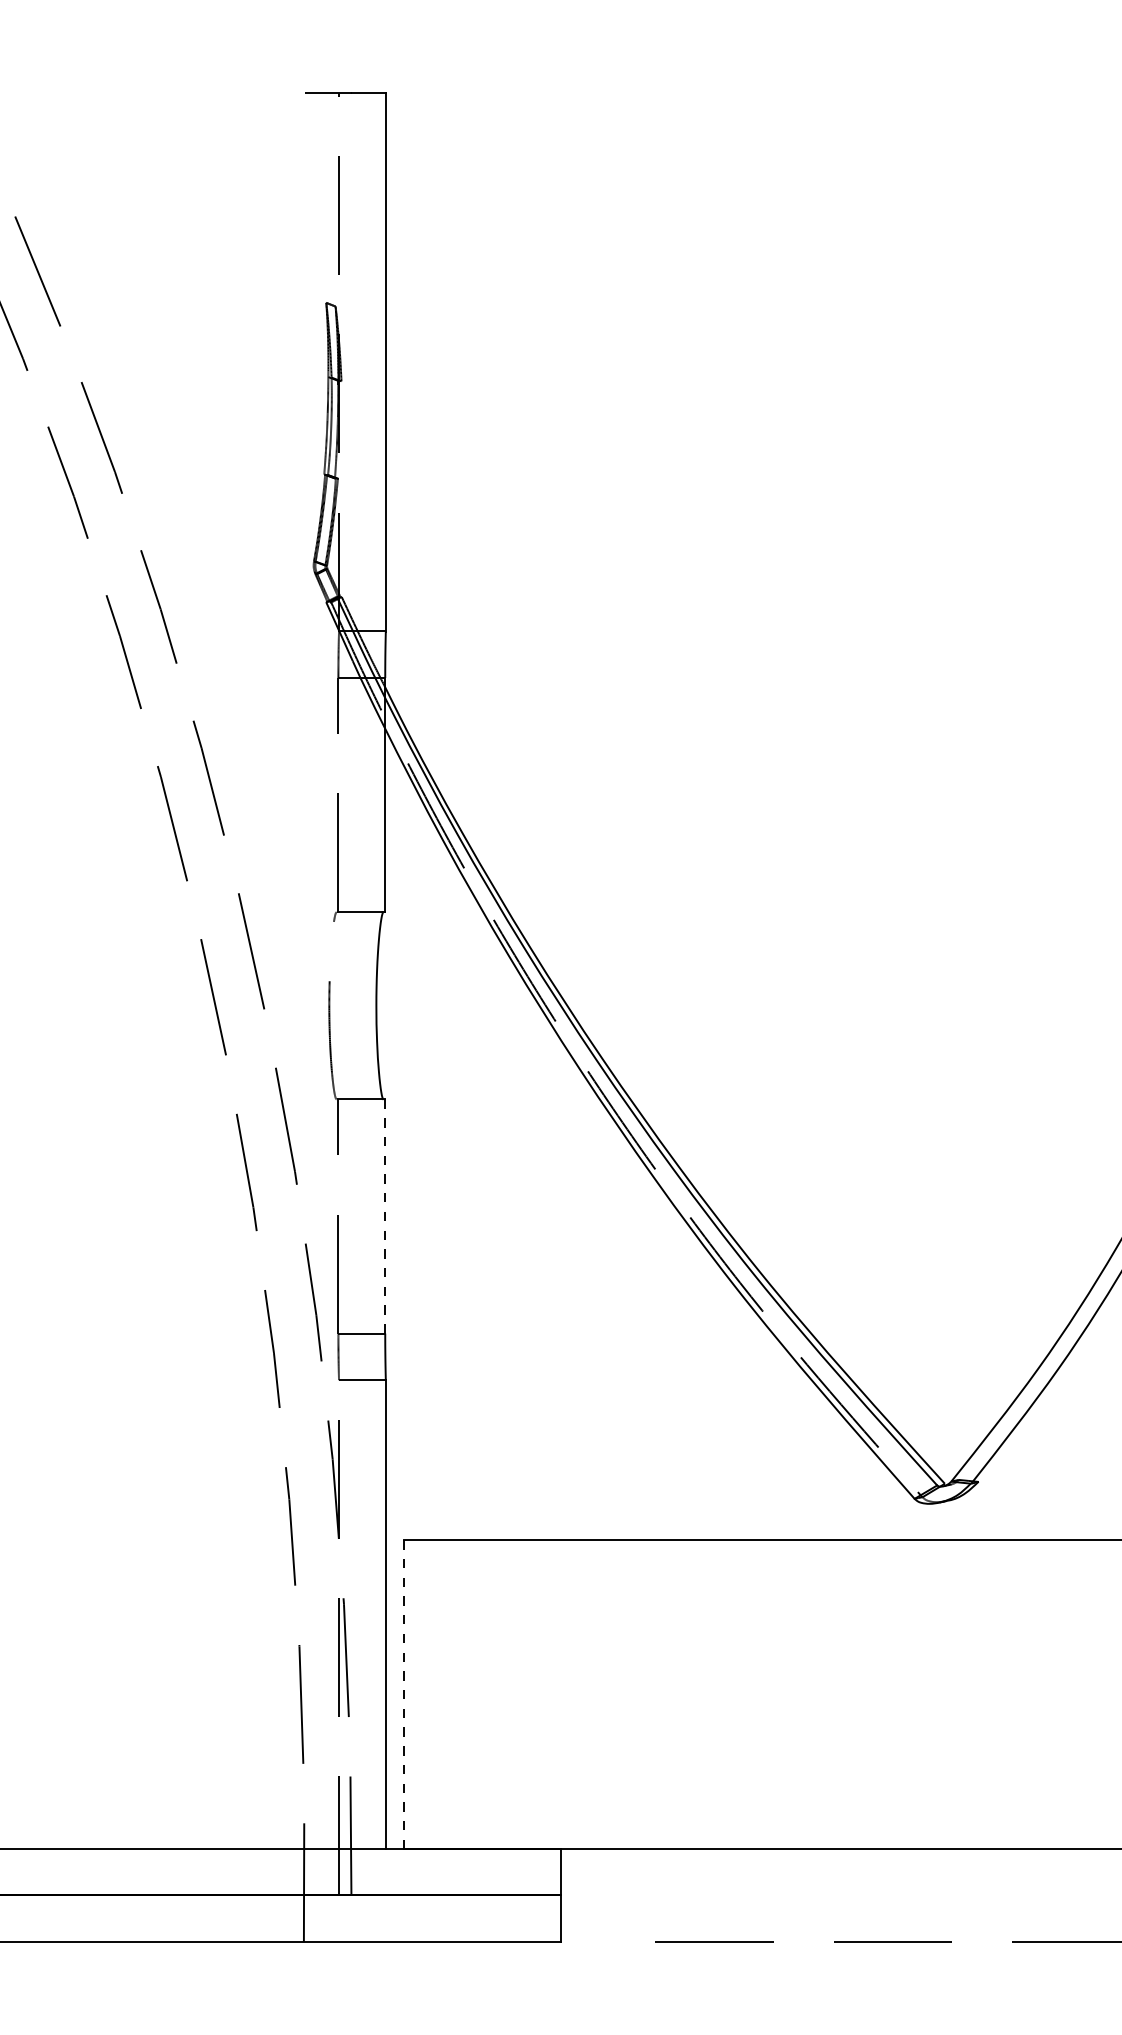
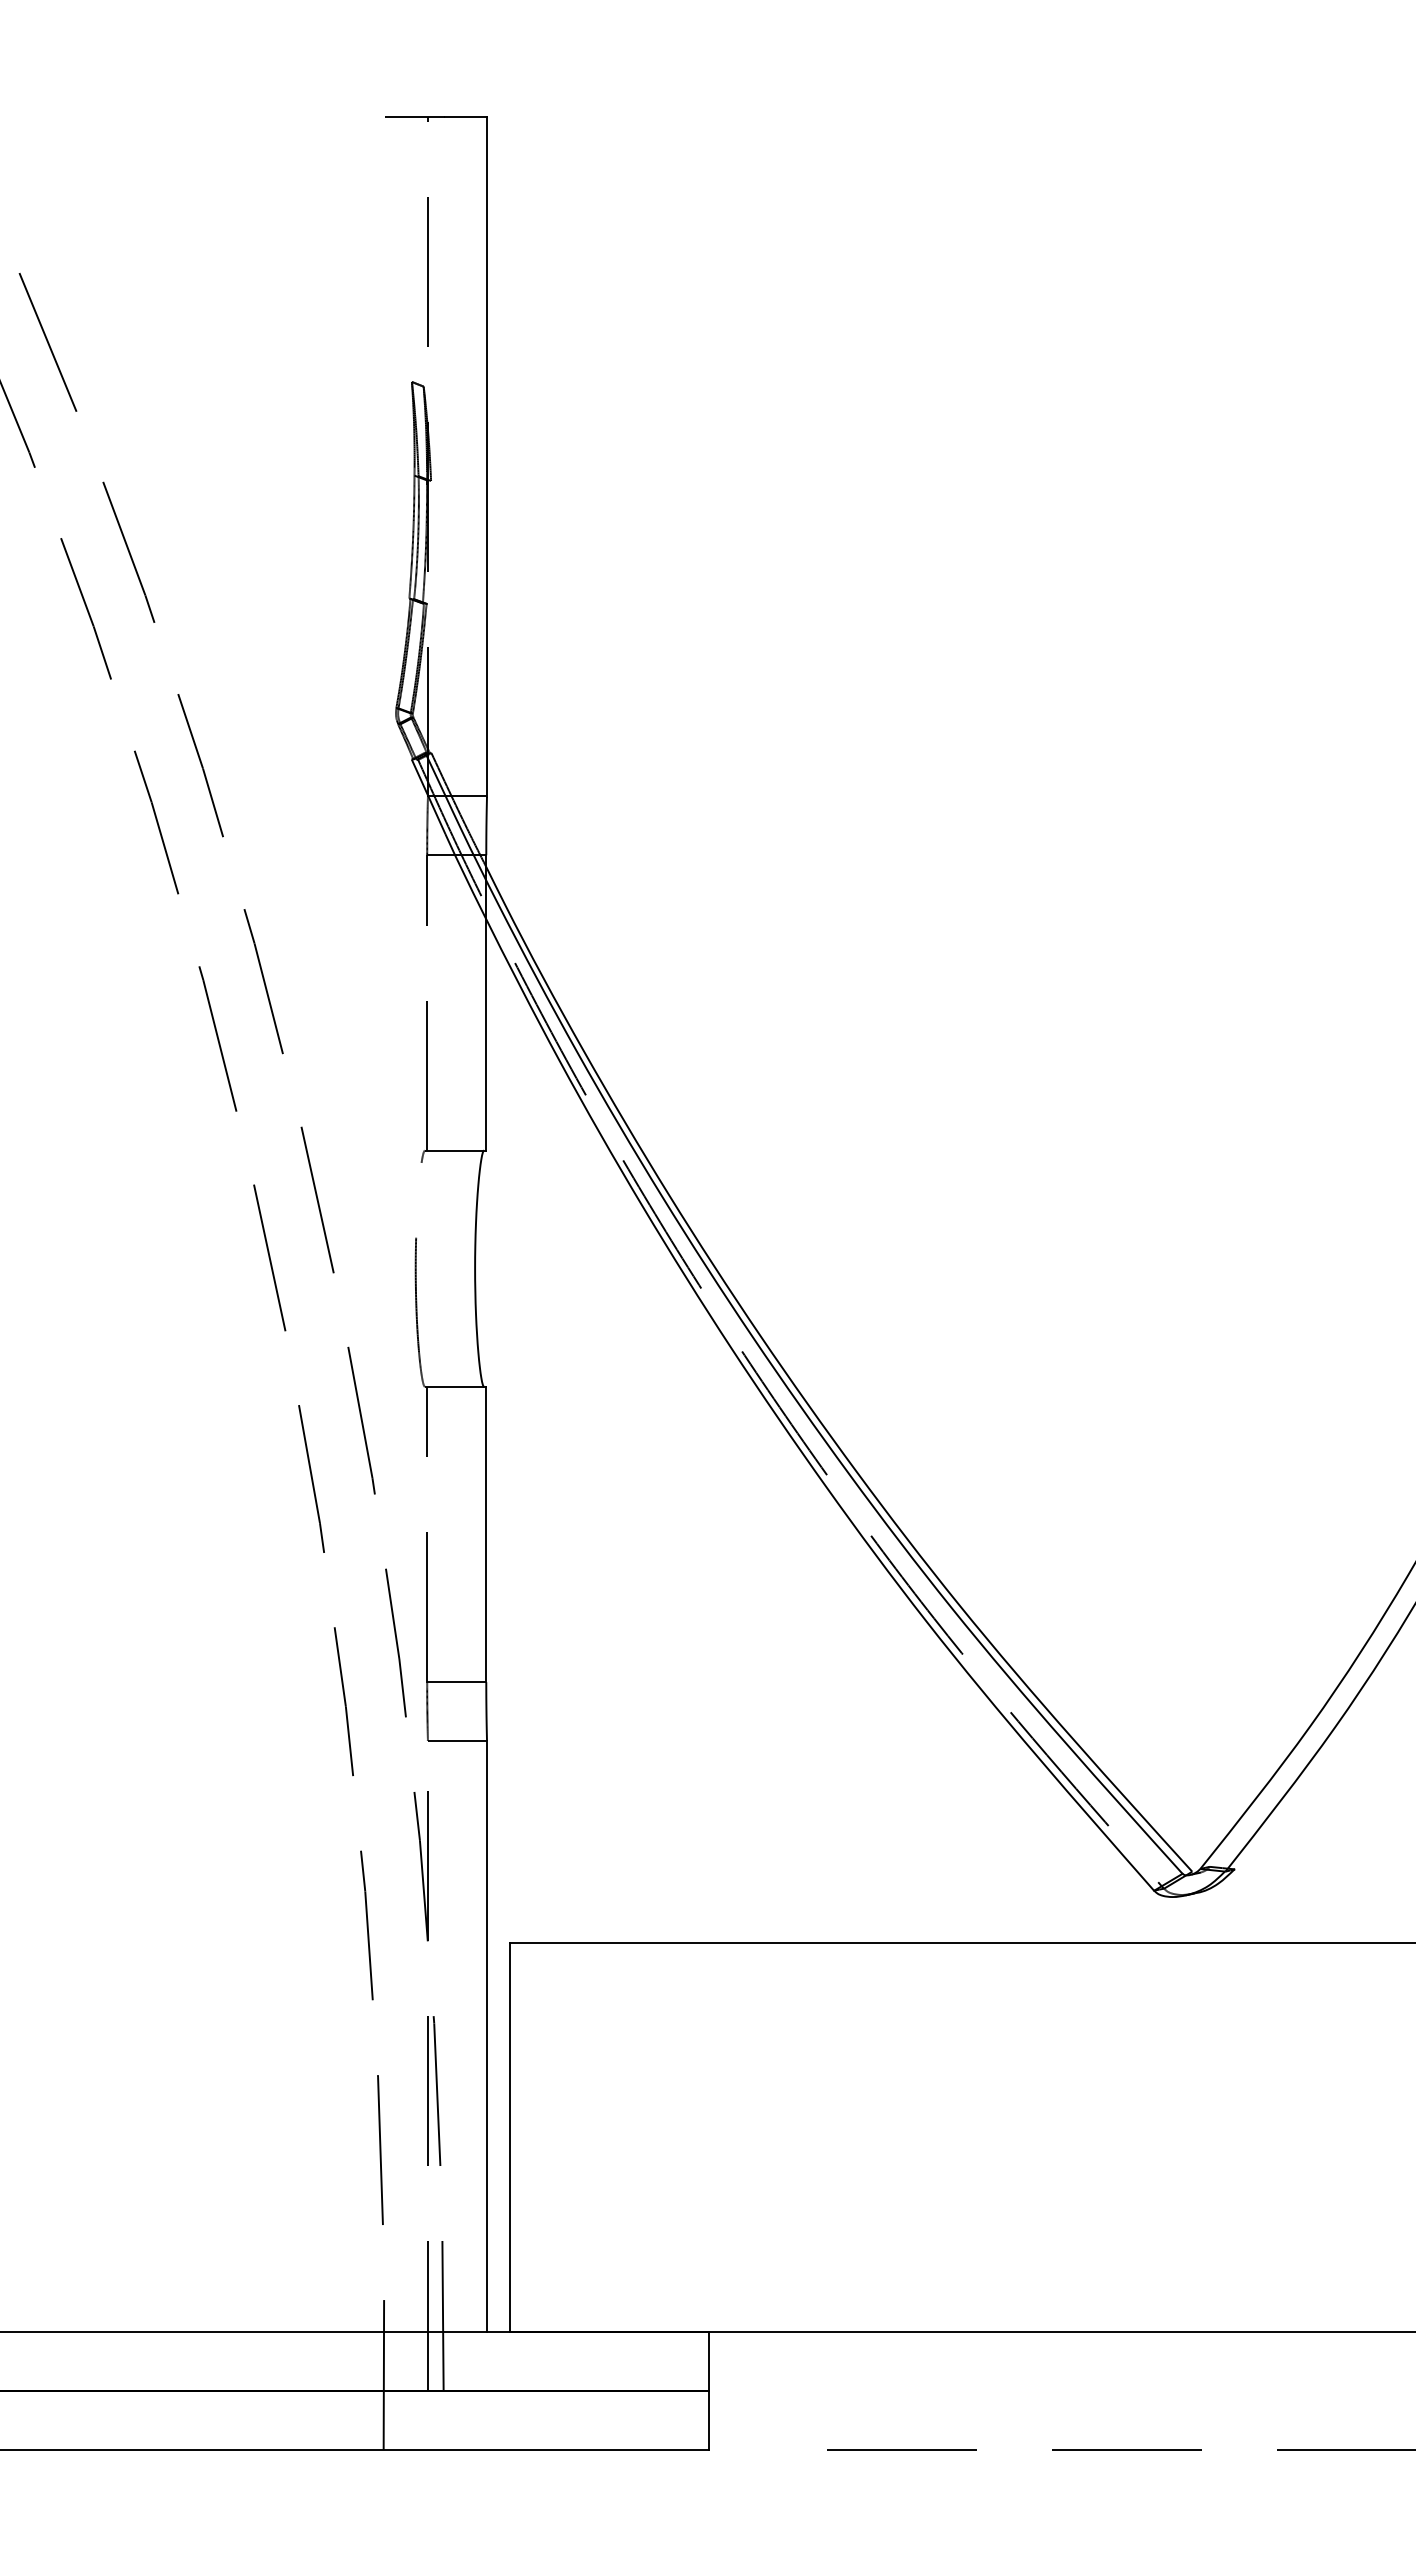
line: (385, 1216) -> (486, 1534), dashed -> solid
line: (404, 1694) -> (510, 2137), dashed -> solid

